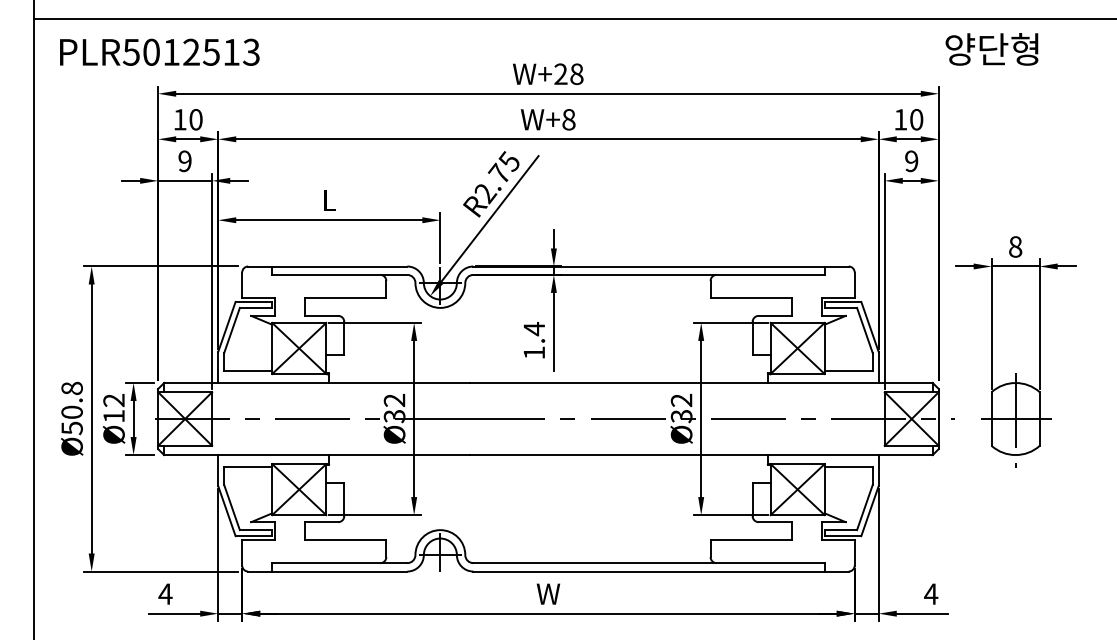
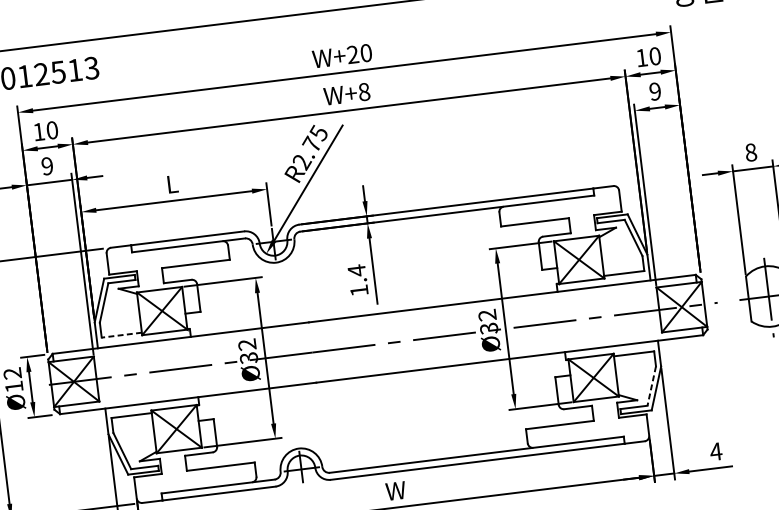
text: (576, 74) -> (366, 53), W+28 -> W+20
line: (247, 370) -> (121, 334), solid -> dashed
line: (864, 507) -> (651, 386), solid -> dashed

